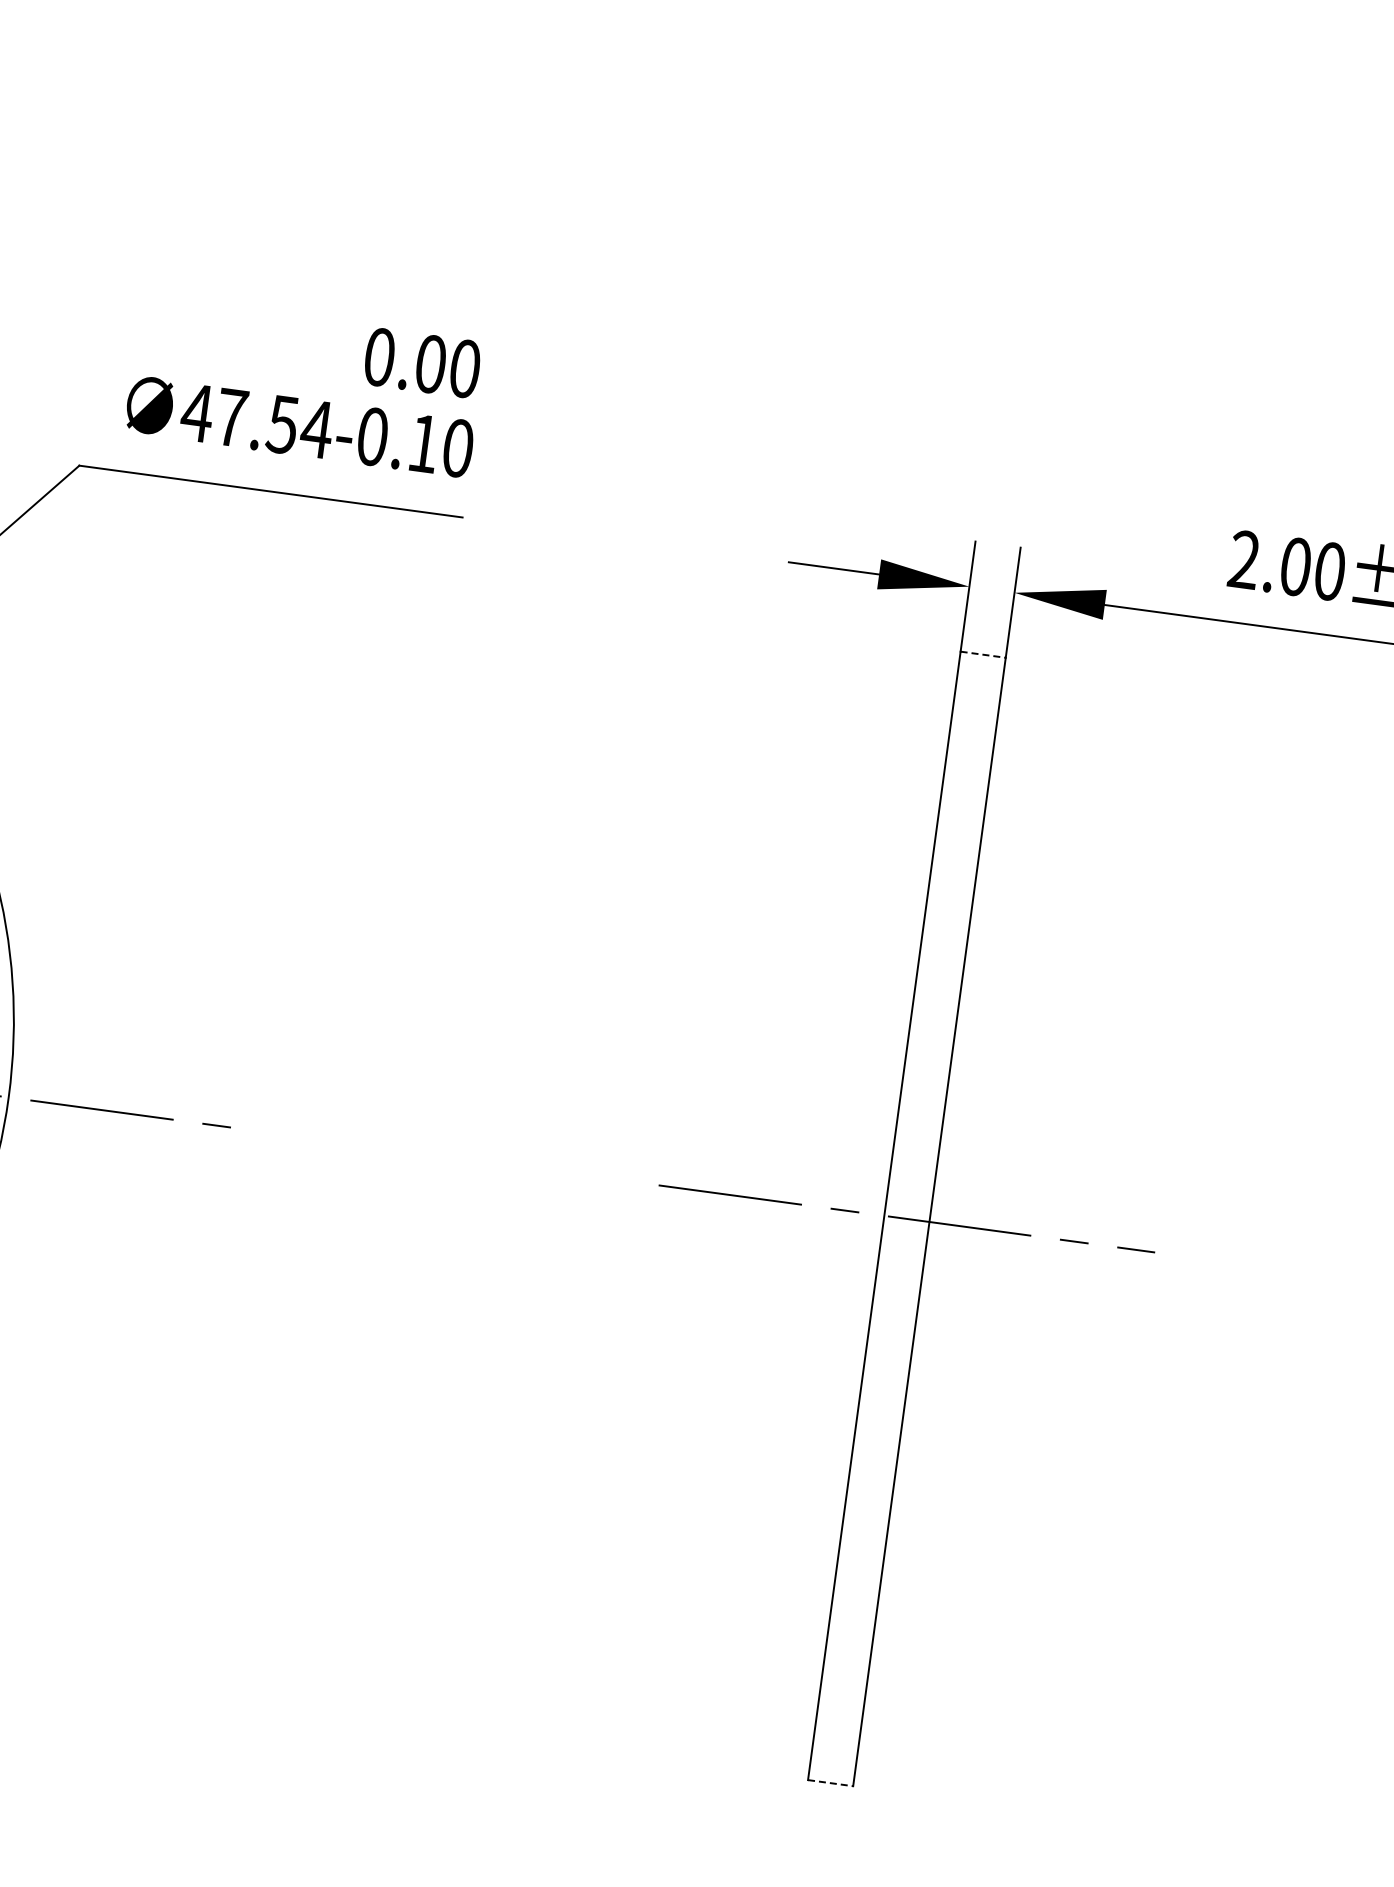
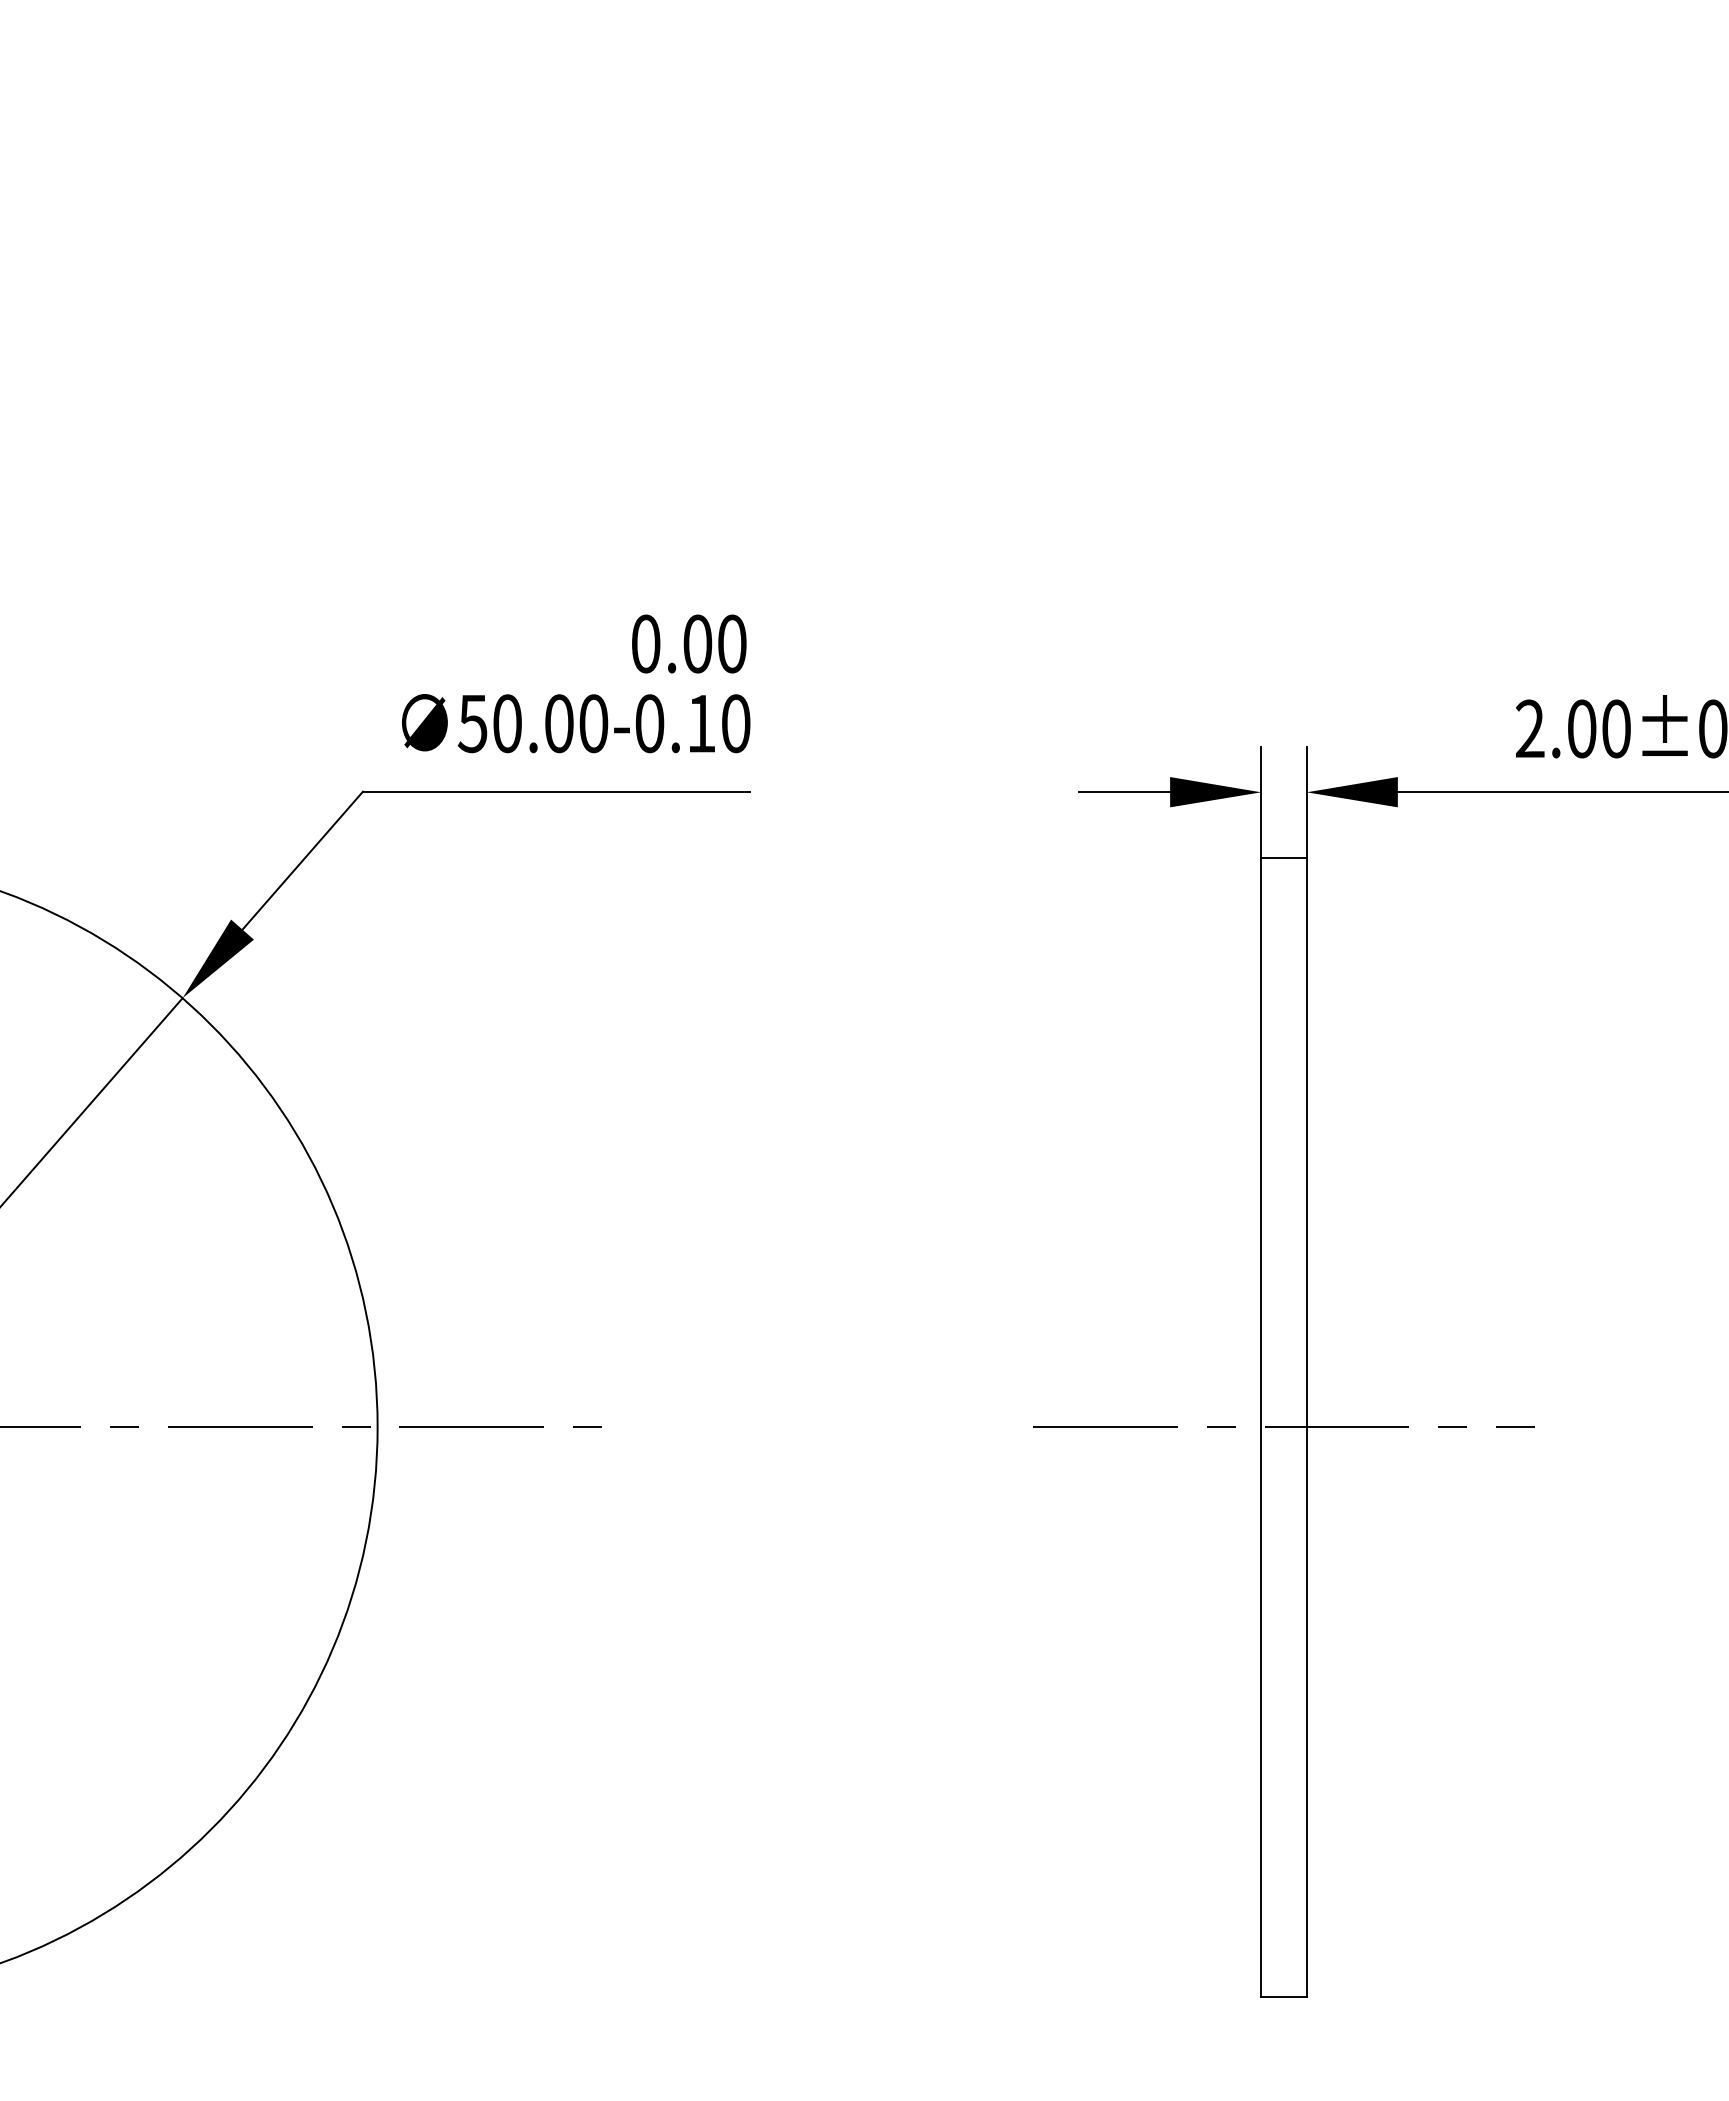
text: (257, 420) -> (533, 723), 47.54 -> 50.00
line: (982, 654) -> (1283, 857), dashed -> solid
line: (830, 1783) -> (1283, 1996), dashed -> solid

